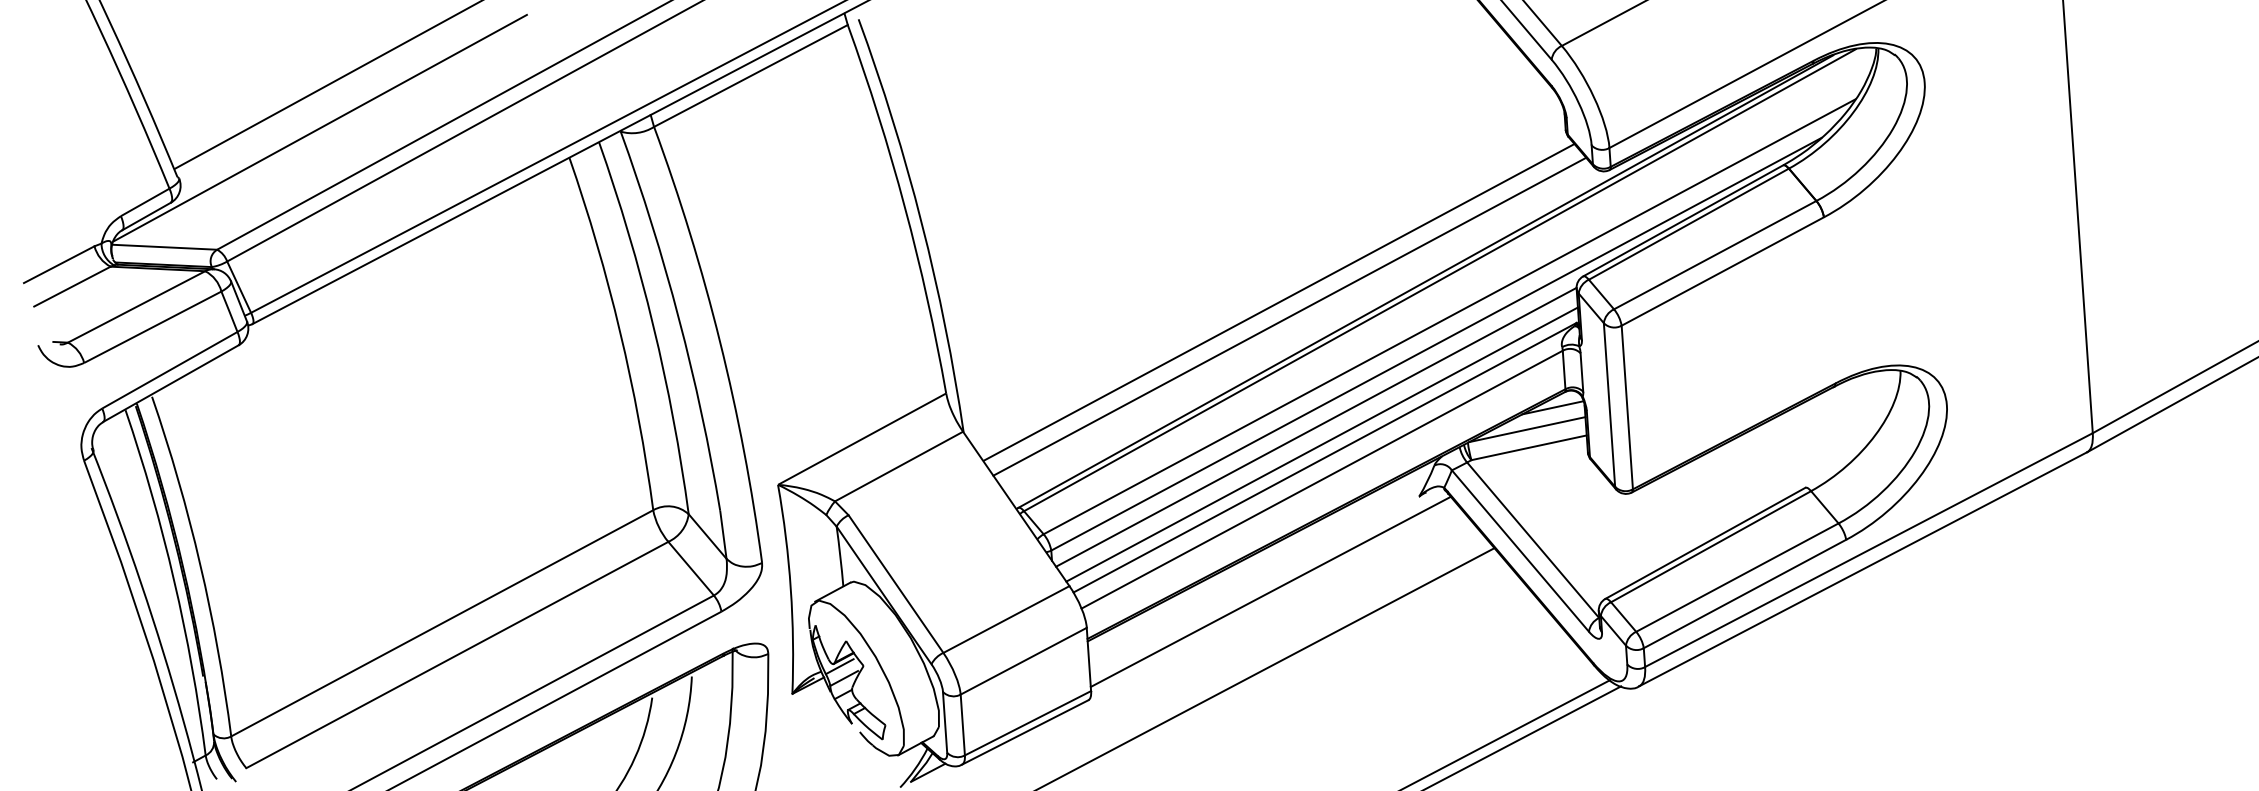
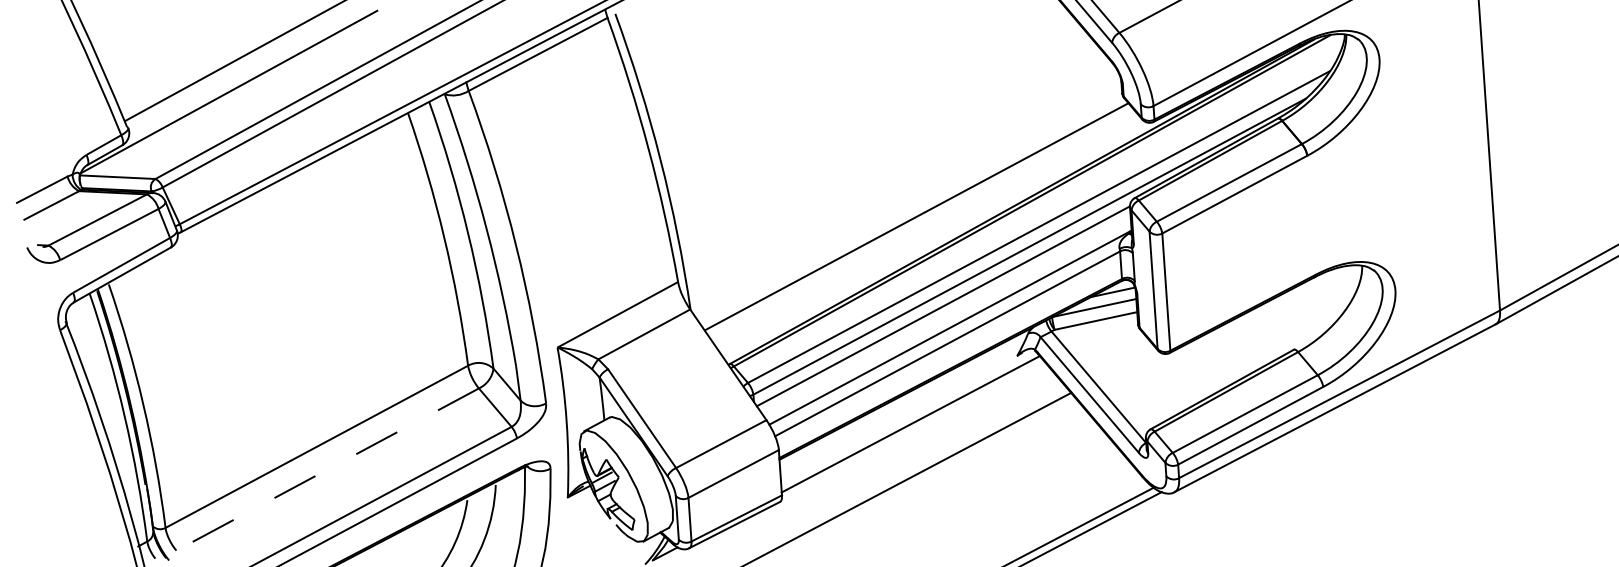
line: (1288, 315) -> (923, 226), removed
line: (1322, 444) -> (947, 318), removed
line: (457, 654) -> (327, 469), solid -> dashed

